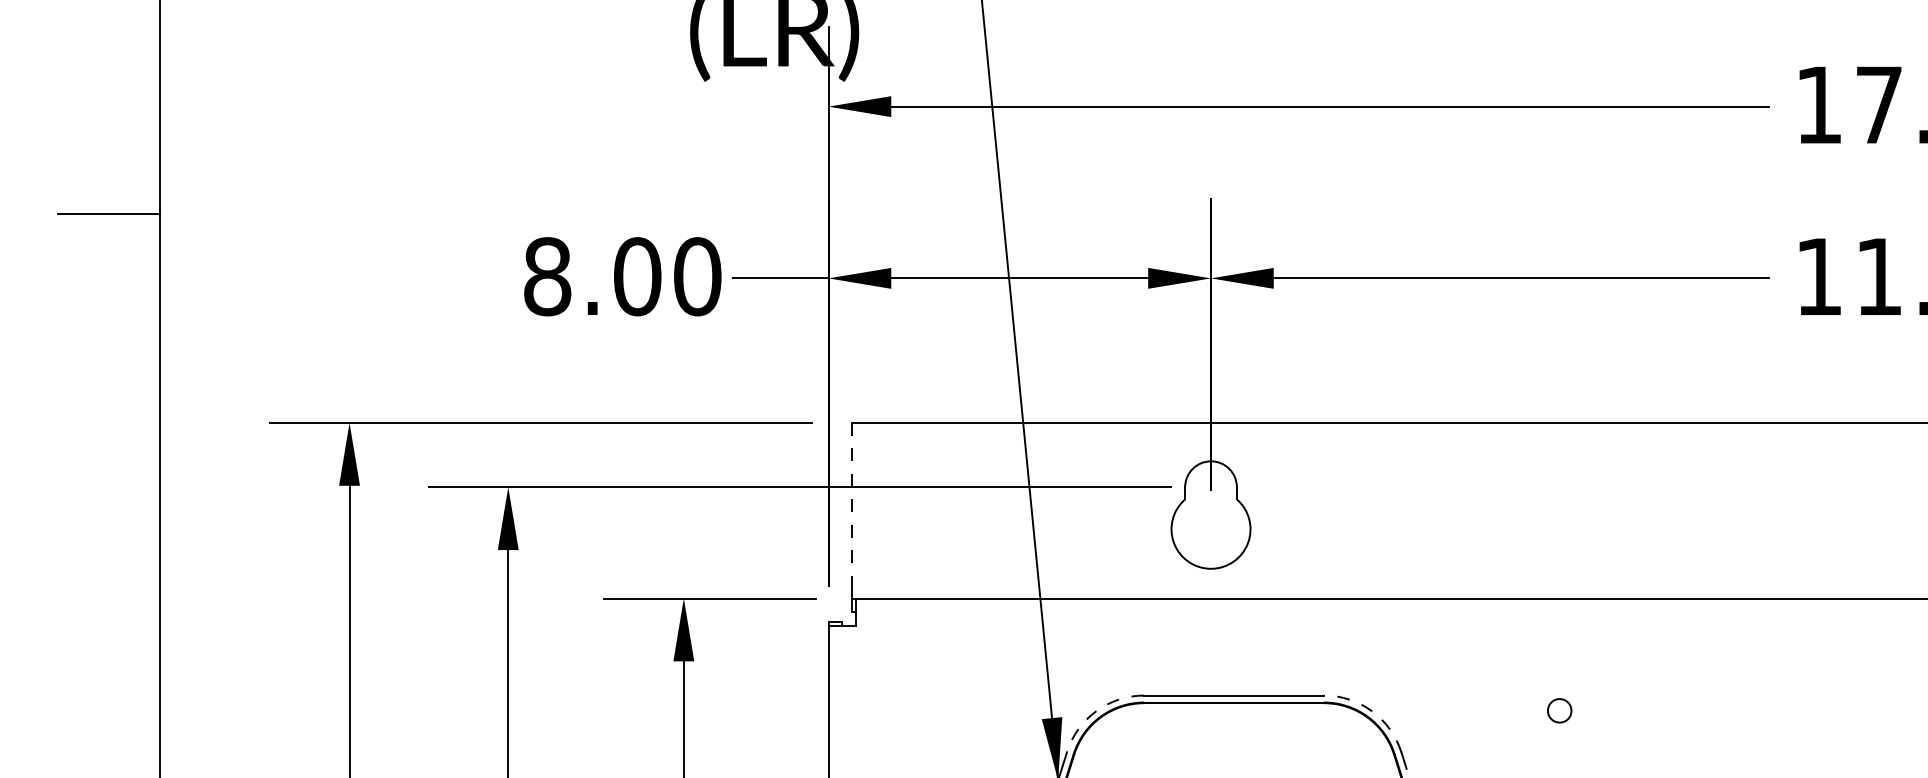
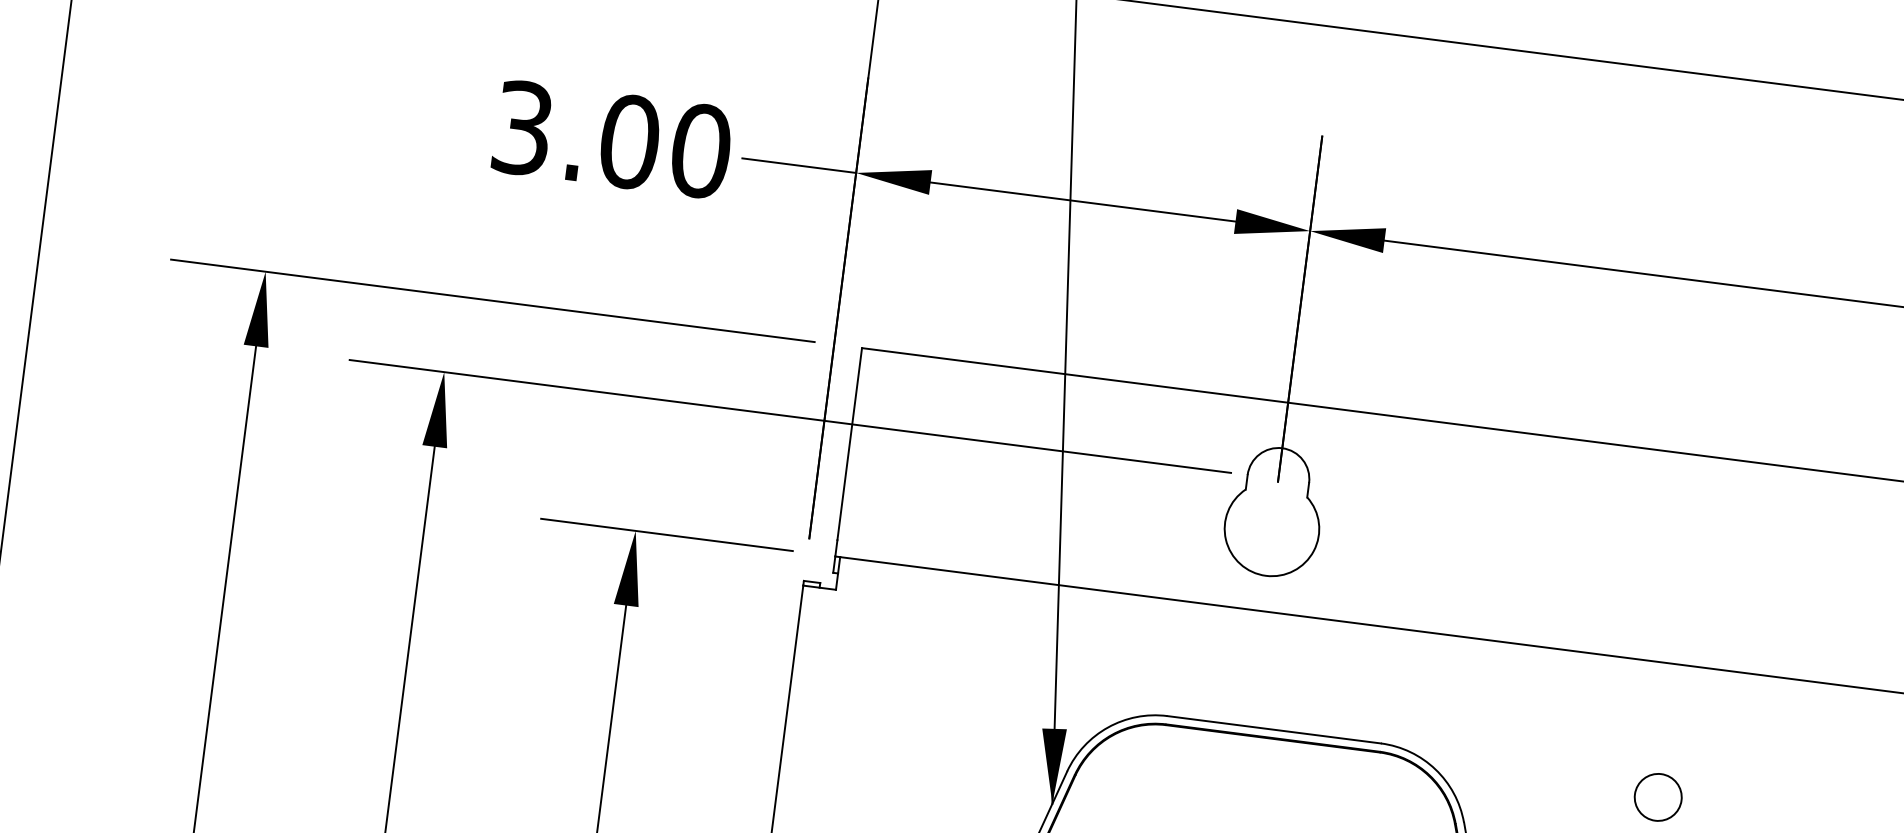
text: (547, 276) -> (522, 127), 8.00 -> 3.00
line: (852, 503) -> (850, 443), dashed -> solid
circle: (1559, 710) -> (1658, 796), size x1.67
arc: (1096, 711) -> (1108, 727), dashed -> solid
arc: (1372, 711) -> (1435, 769), dashed -> solid

